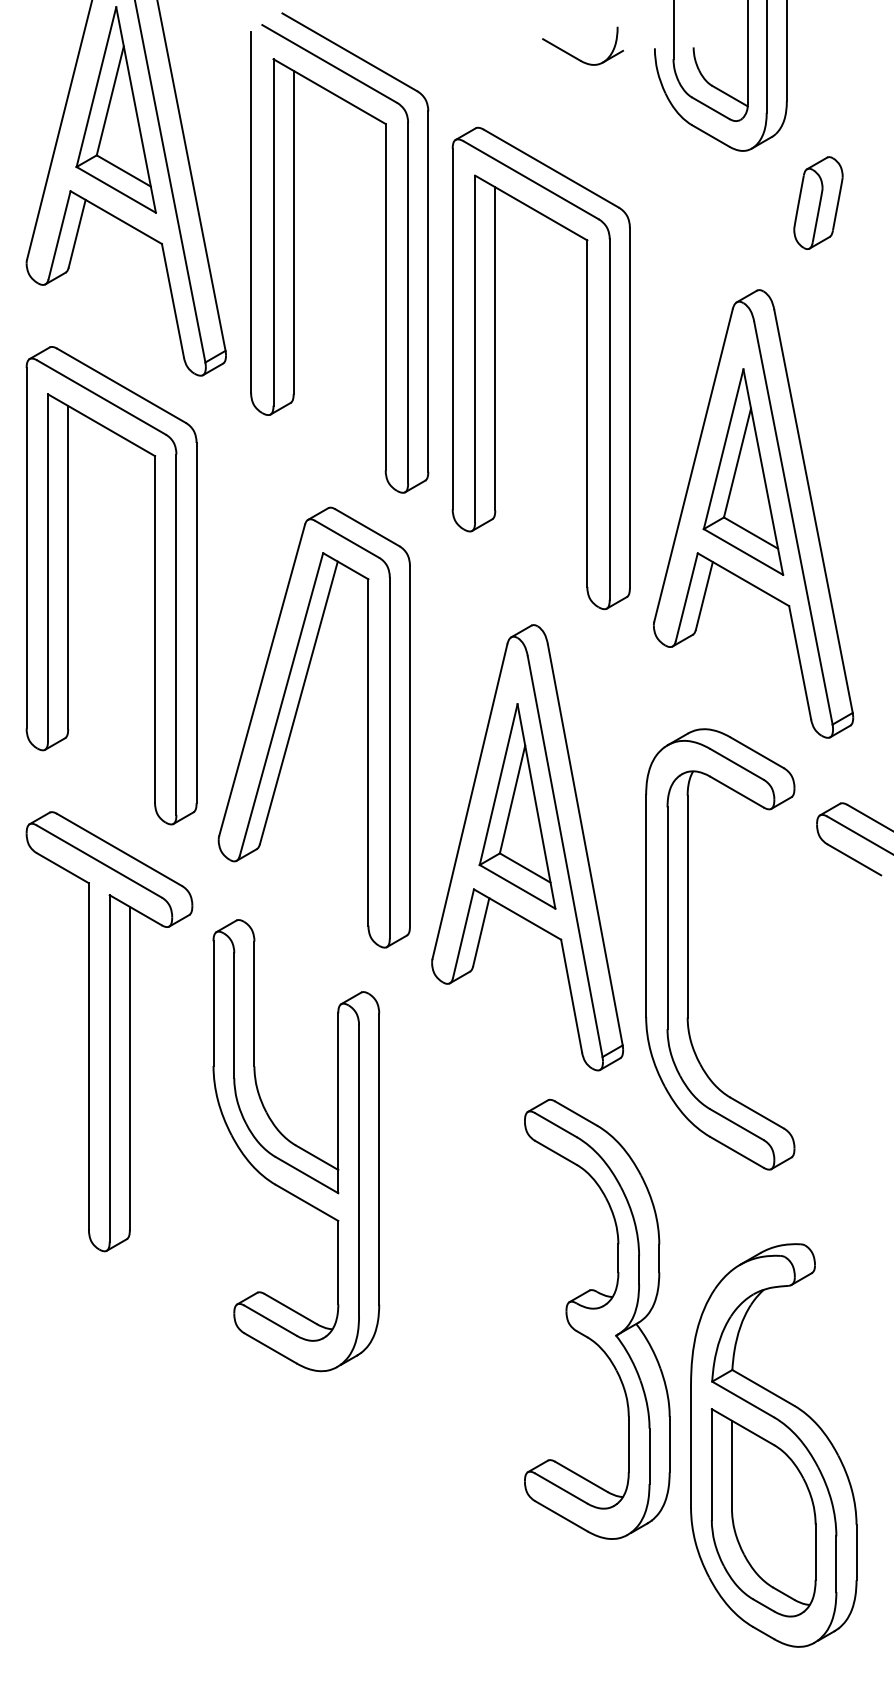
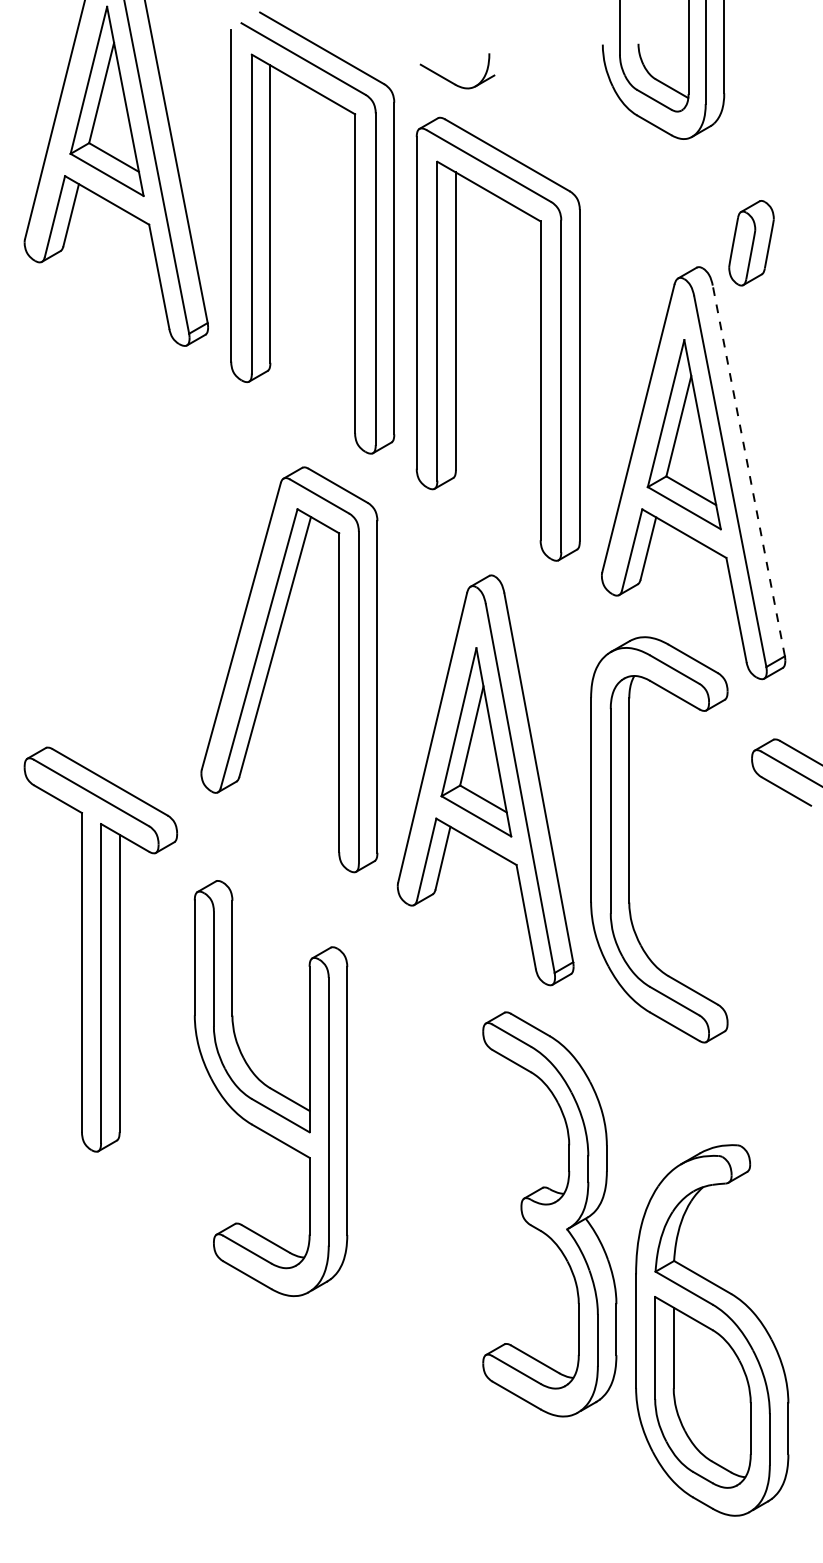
part: (575, 56) -> (450, 80), moved
part: (818, 202) -> (751, 242), moved
line: (813, 511) -> (748, 470), solid -> dashed
part: (68, 585) -> (63, 539), removed
part: (688, 949) -> (630, 839), moved
part: (296, 1145) -> (271, 1088), moved

